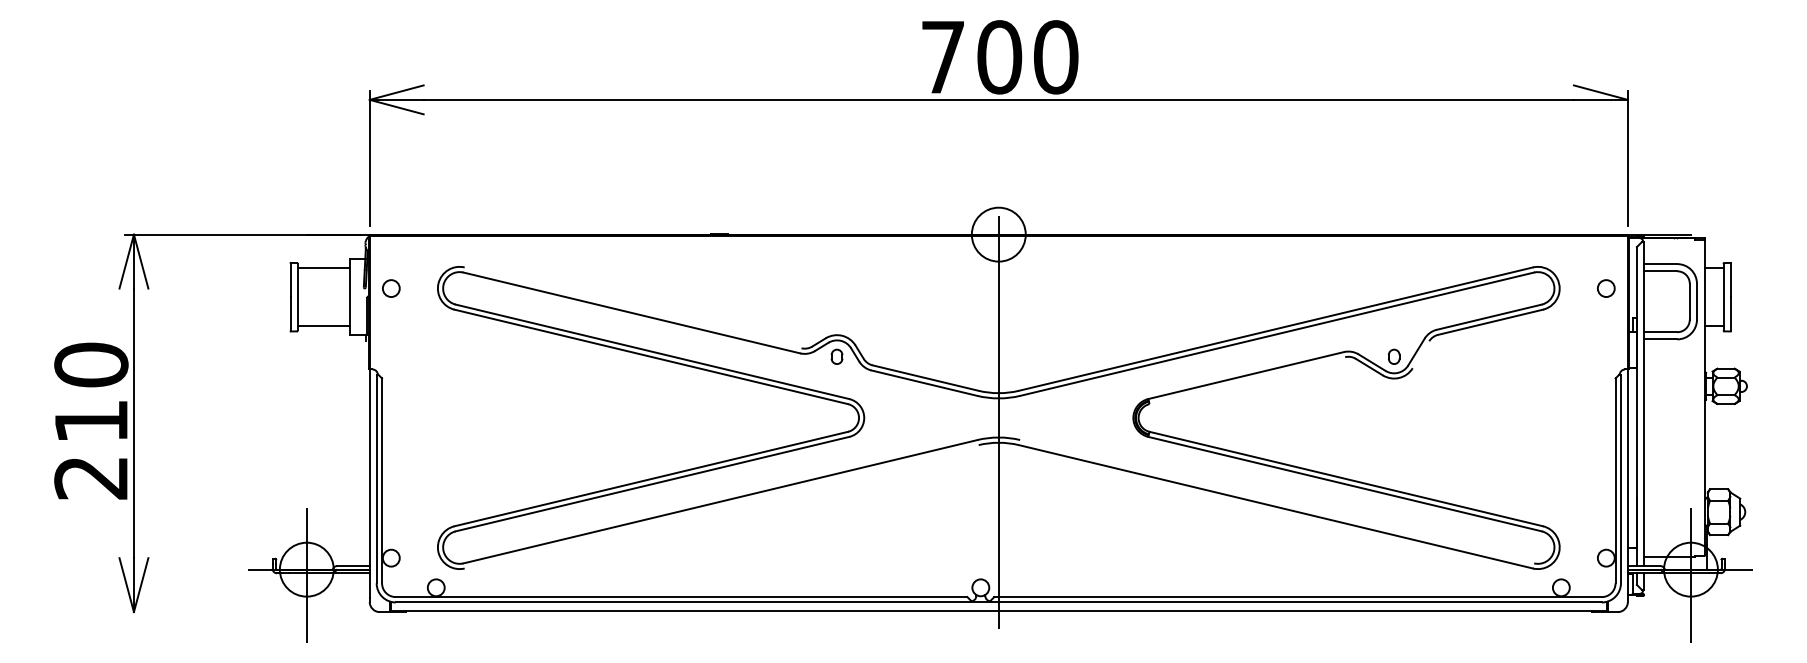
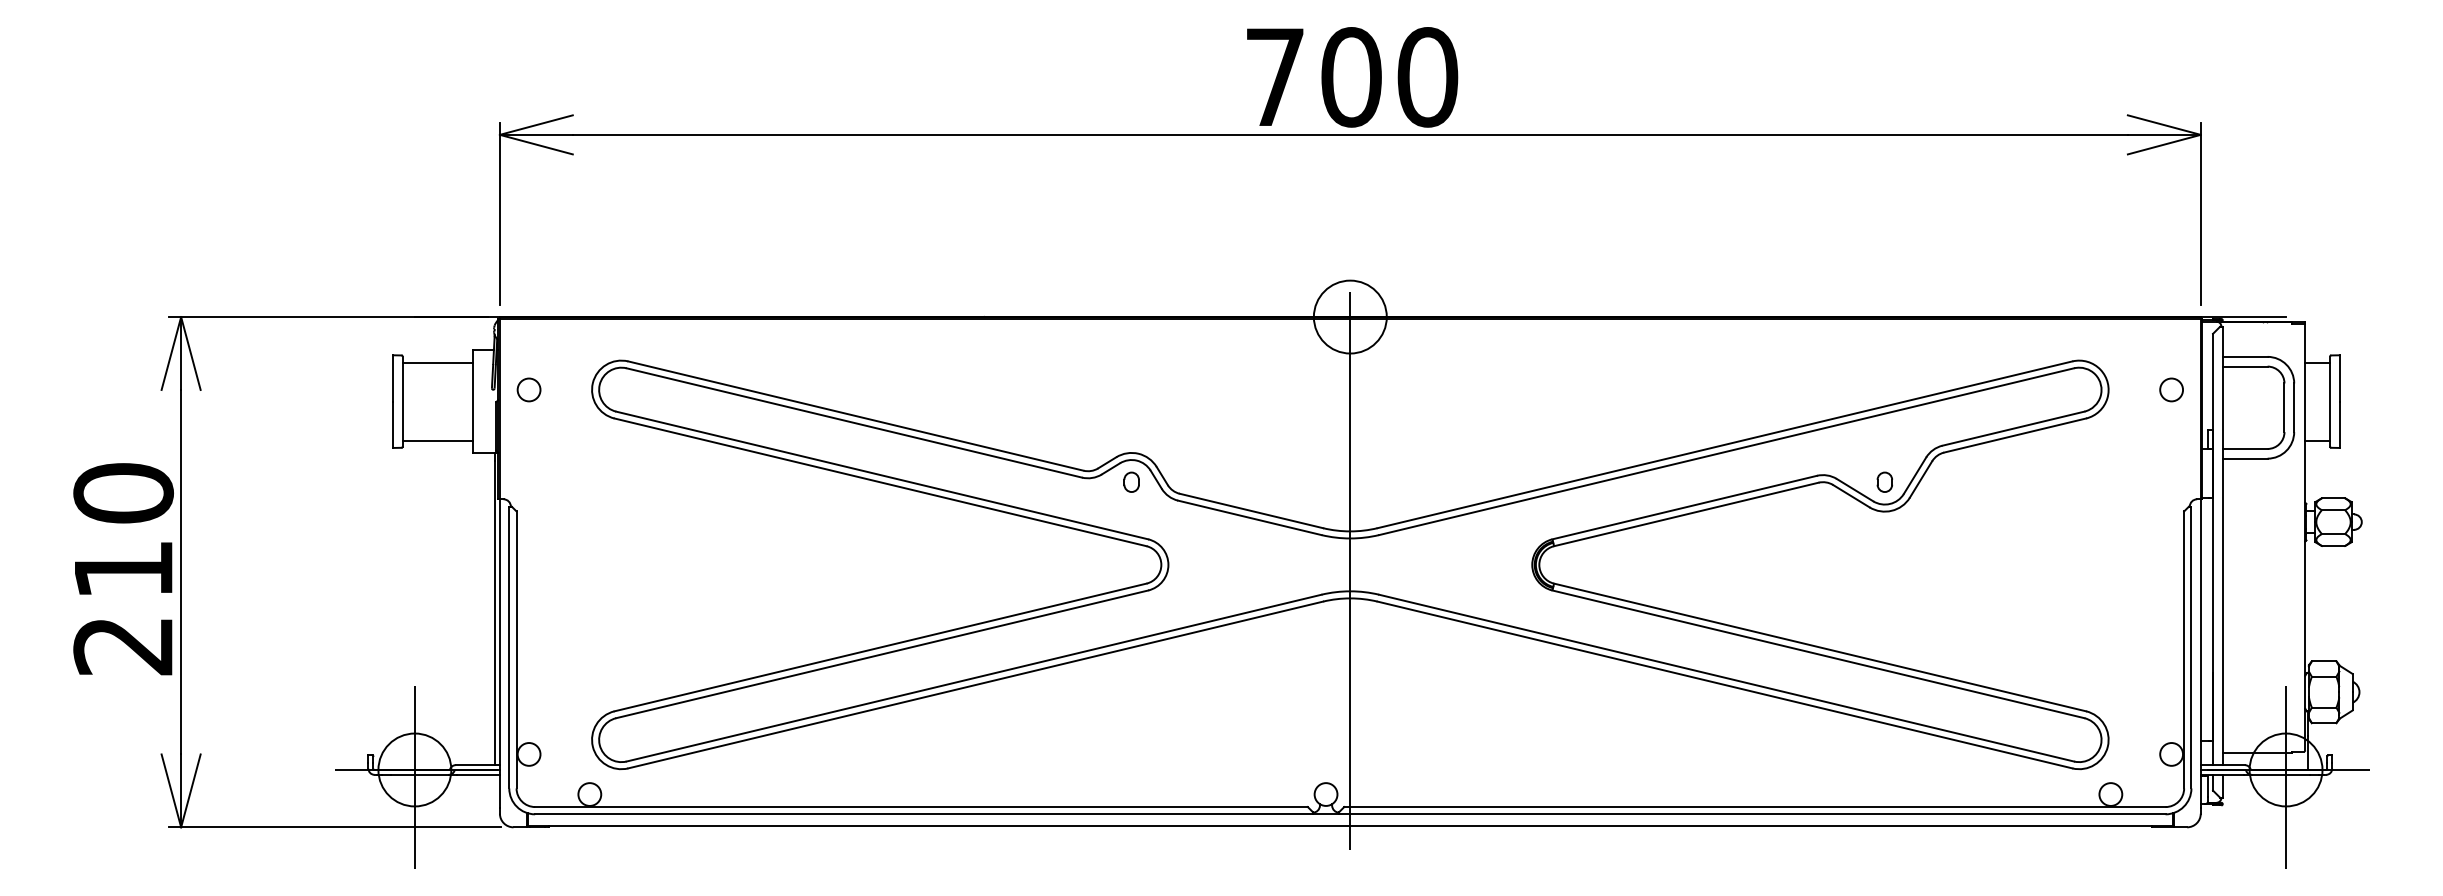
line: (1600, 107) -> (2163, 144), added
line: (632, 307) -> (855, 415), added
line: (1420, 354) -> (1920, 479), added
line: (1247, 380) -> (1686, 514), added
line: (366, 453) -> (495, 613), added
line: (1277, 501) -> (1726, 677), added
line: (721, 506) -> (975, 684), added
line: (248, 612) -> (335, 827), added

